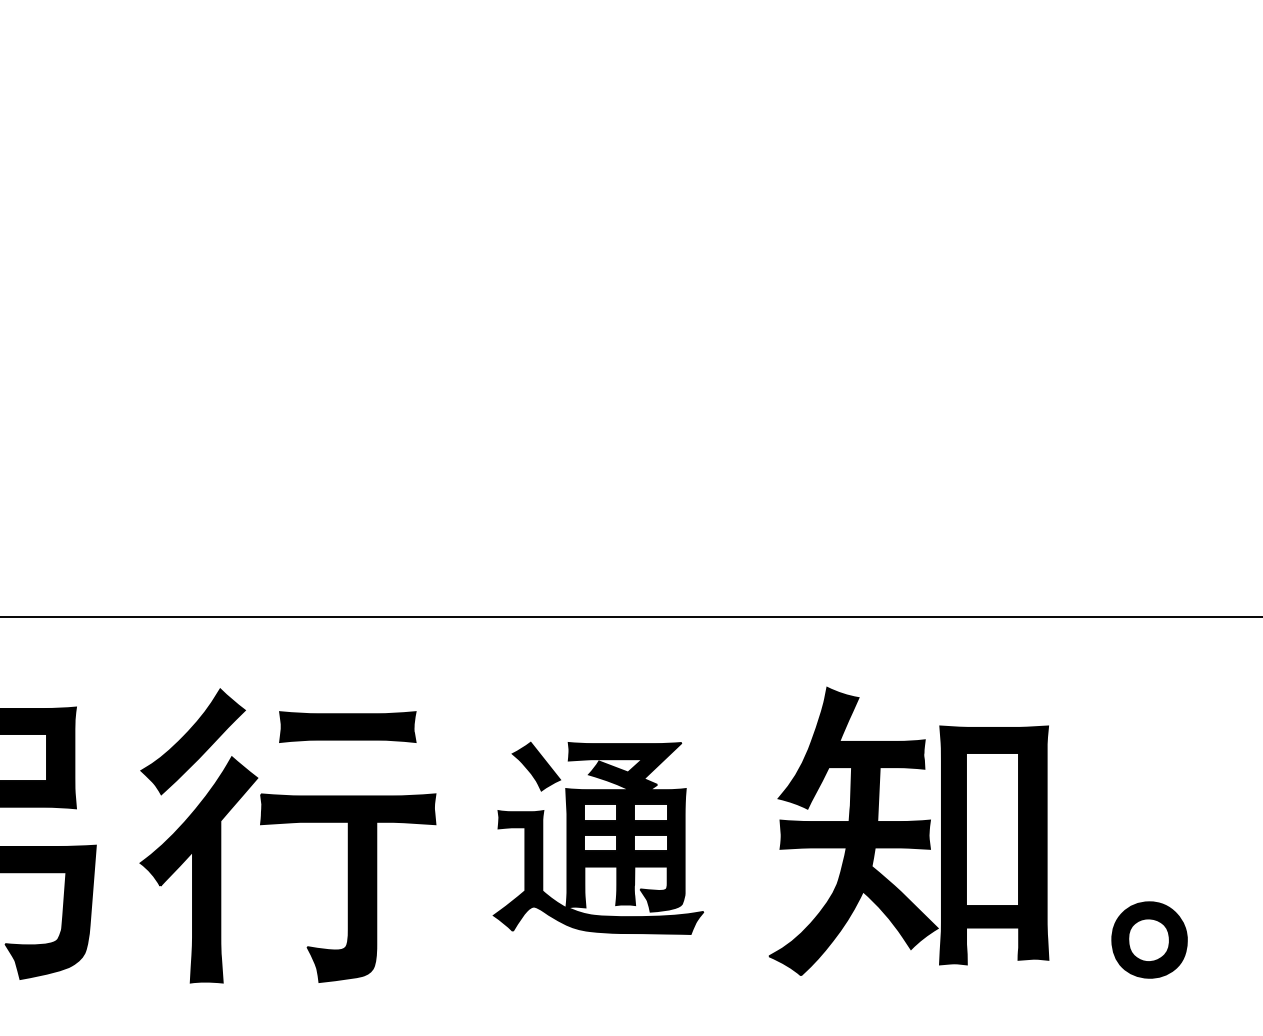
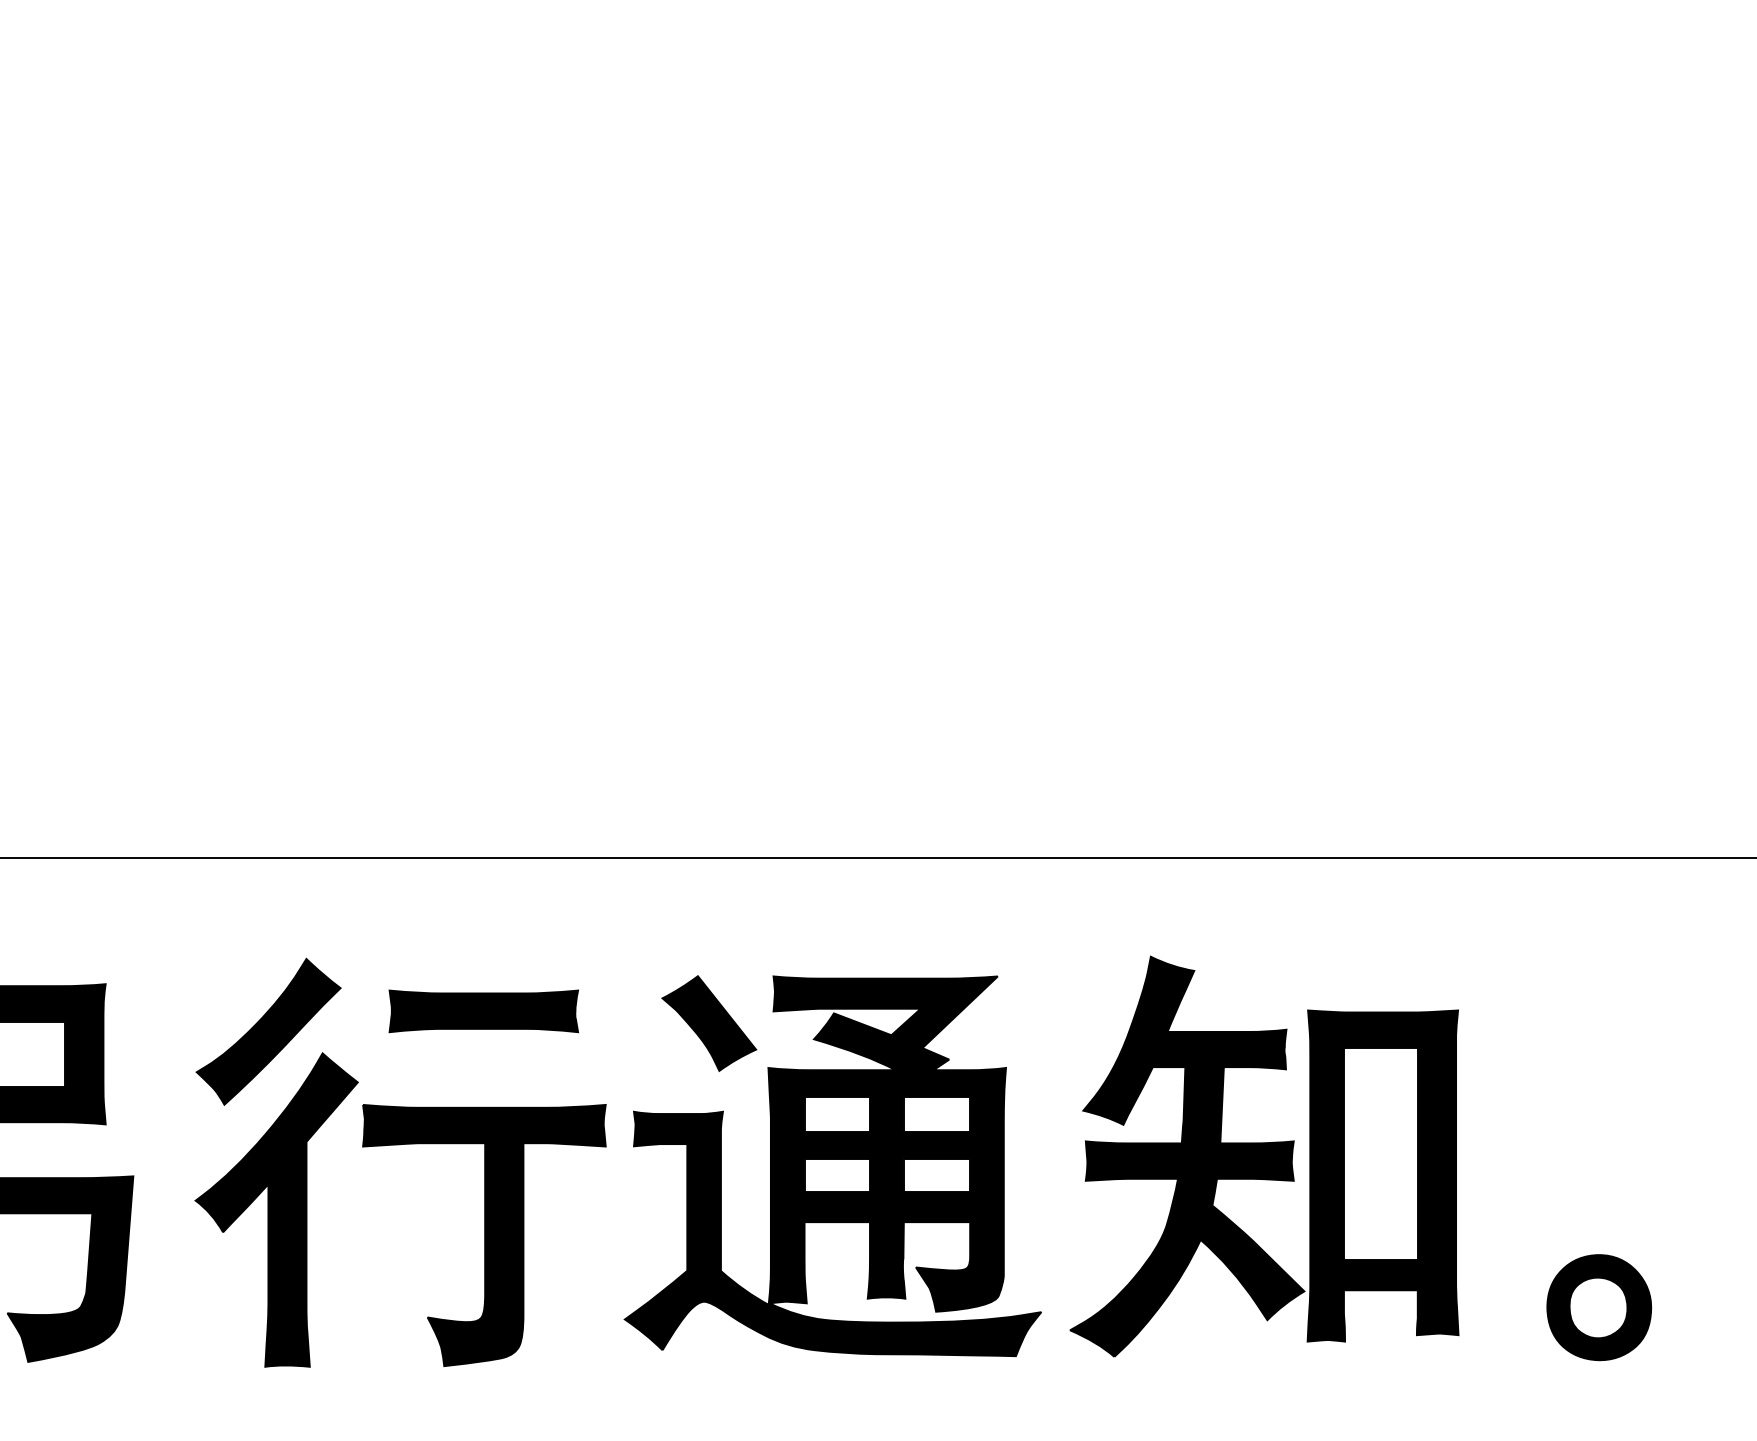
part: (598, 838) -> (832, 1166), size x1.43

